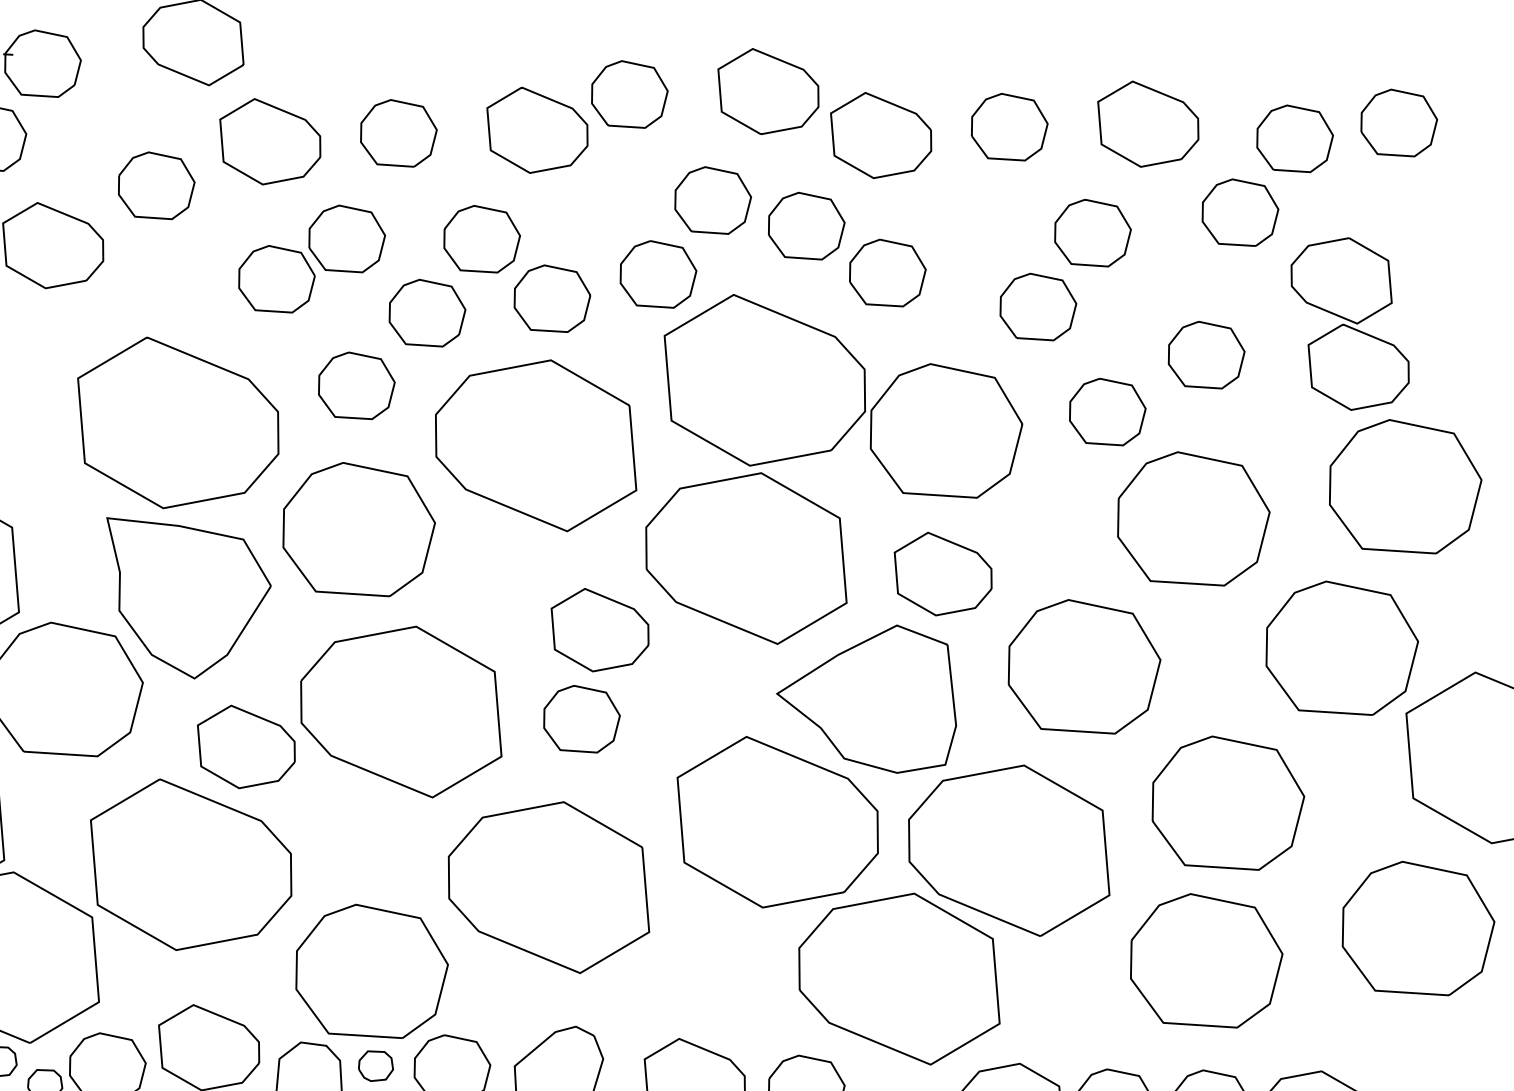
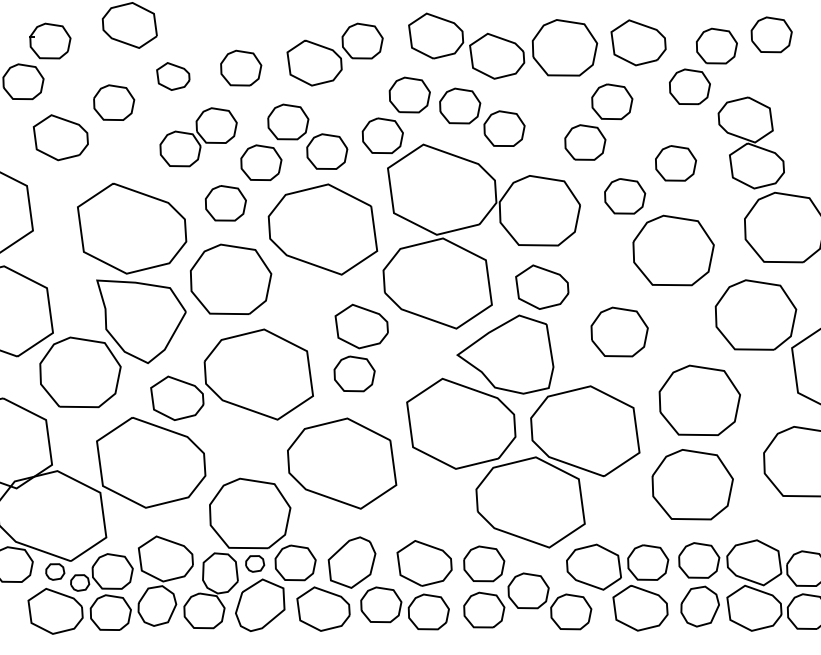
part: (1010, 126) -> (565, 47), size x1.6
part: (270, 142) -> (173, 76), size x0.6
part: (1083, 665) -> (619, 331), size x0.7

